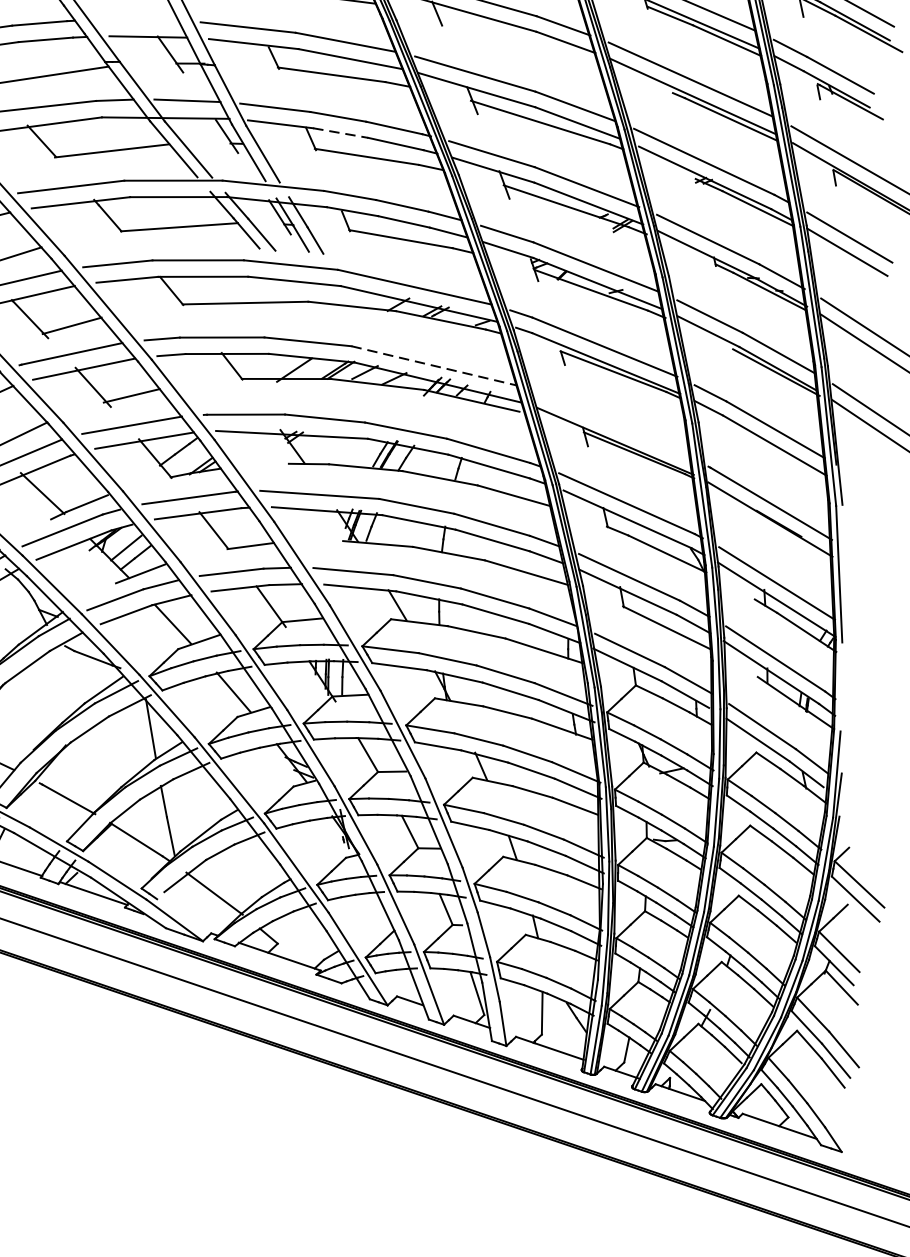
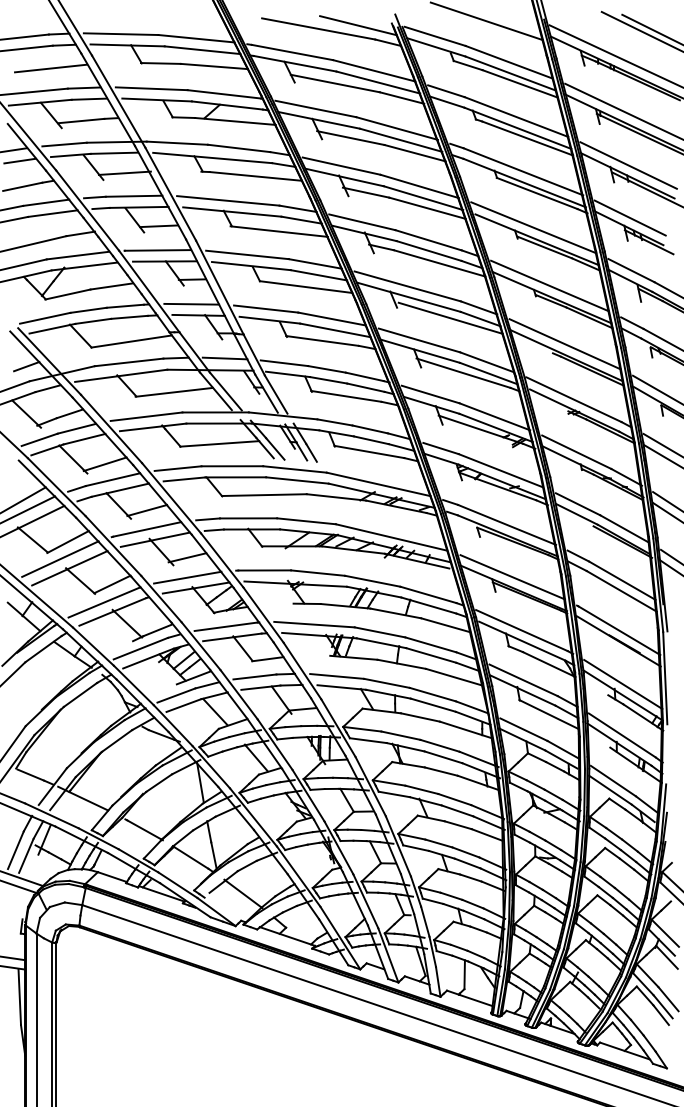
line: (137, 19) -> (191, 303), added
line: (521, 40) -> (450, 317), added
line: (340, 133) -> (328, 380), dashed -> solid
line: (433, 365) -> (391, 537), dashed -> solid
line: (613, 425) -> (512, 577), added

